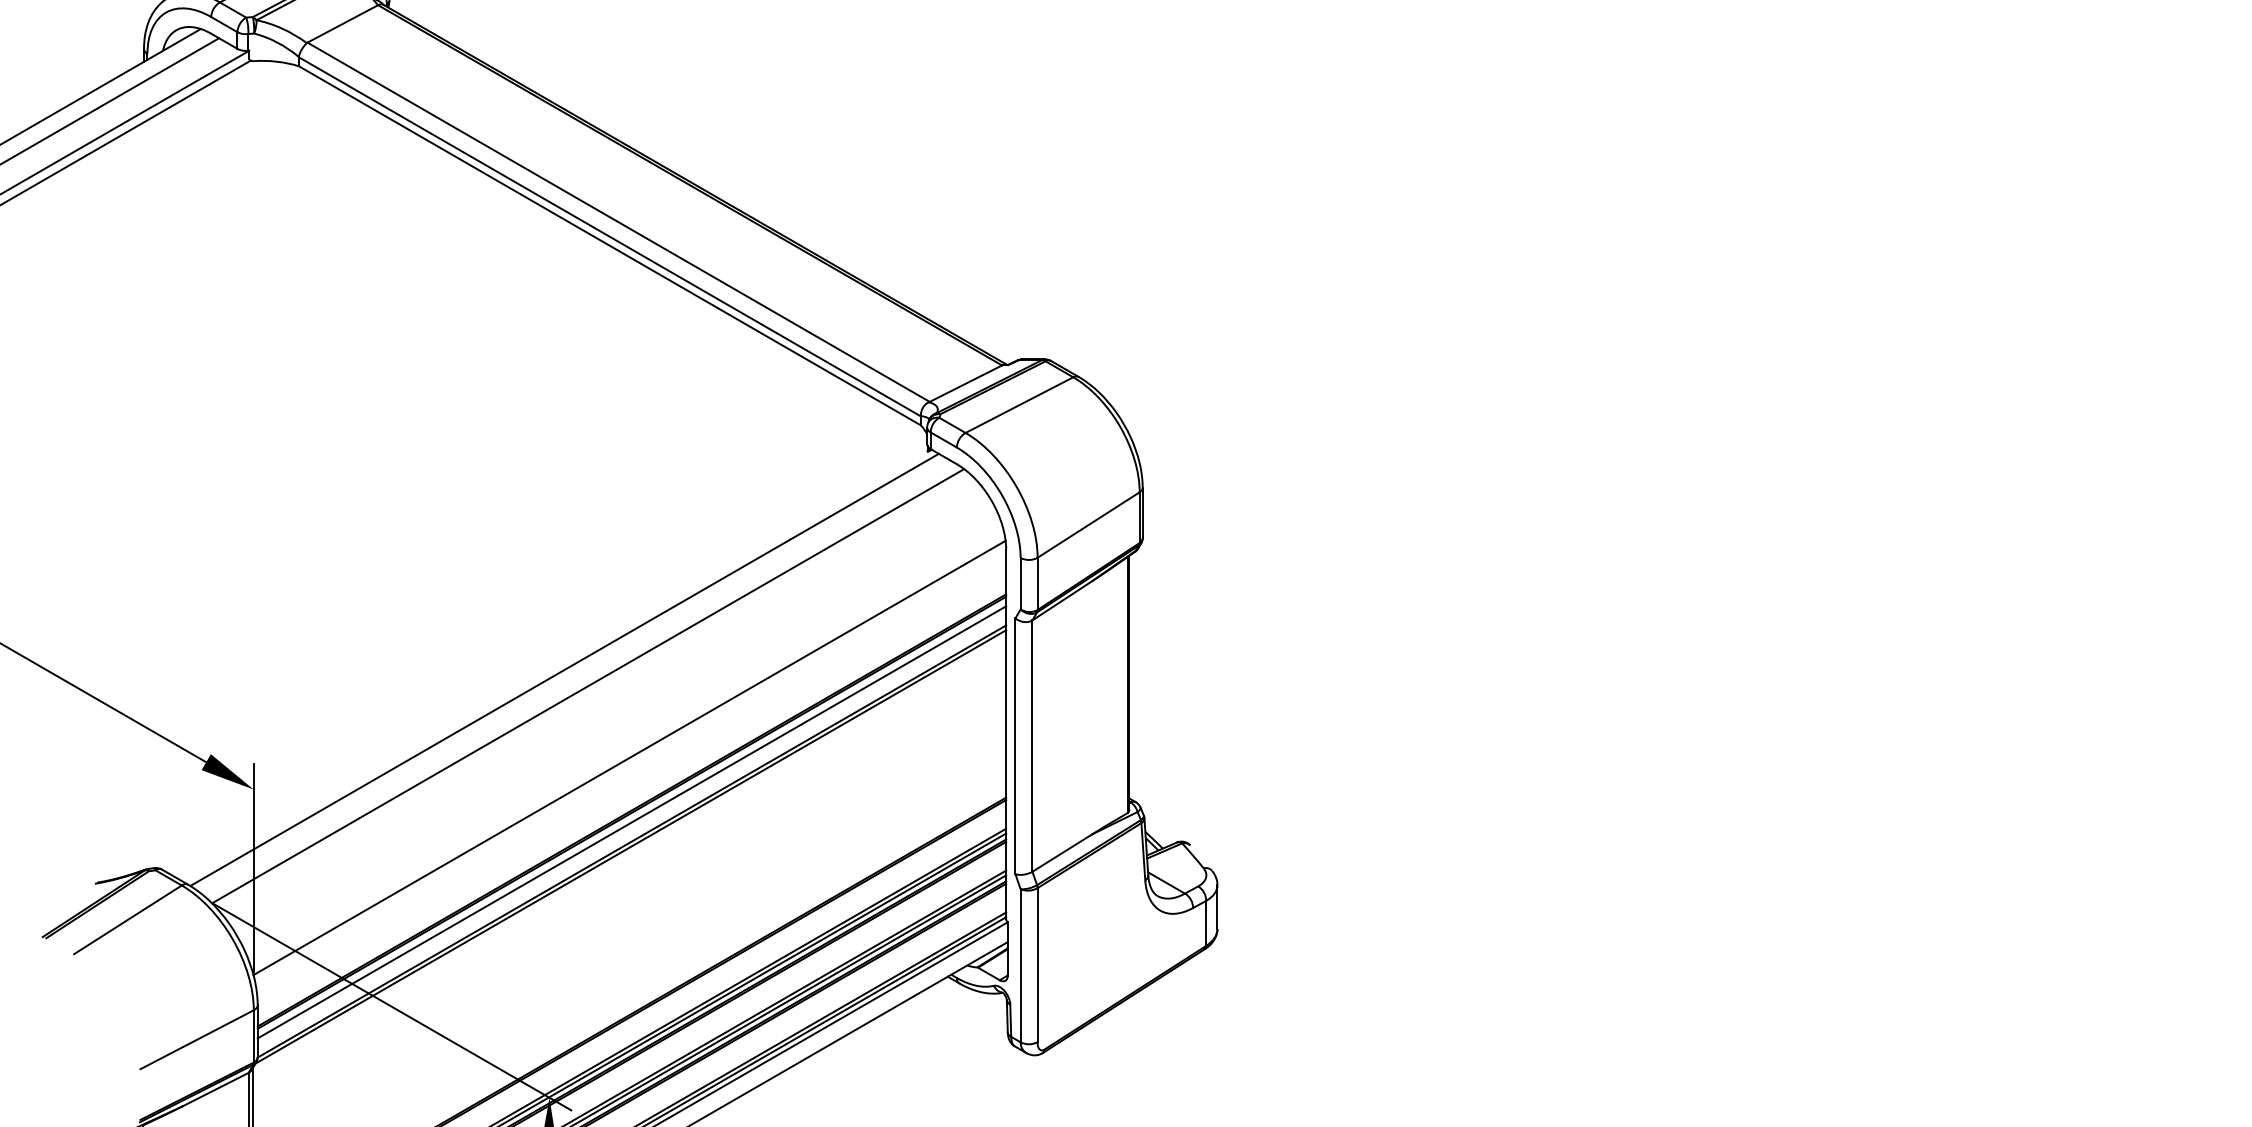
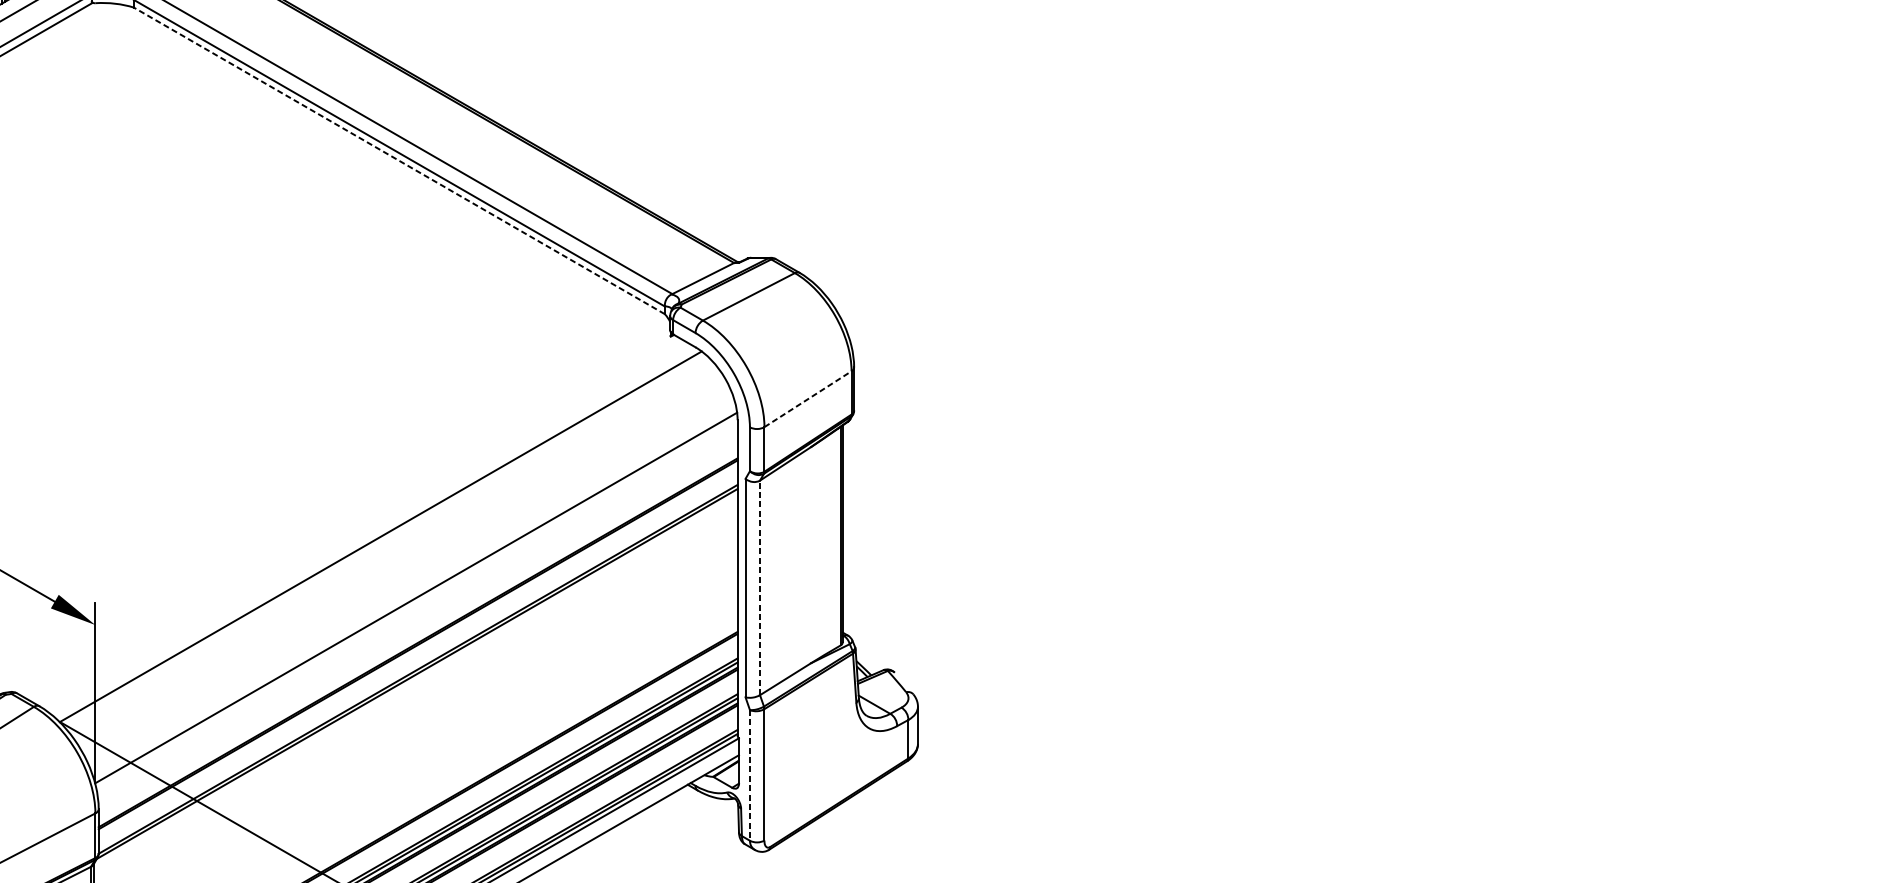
line: (609, 245) -> (399, 160), solid -> dashed
line: (1088, 525) -> (807, 399), solid -> dashed
line: (564, 669) -> (360, 522), removed
line: (1032, 746) -> (760, 588), solid -> dashed
line: (631, 822) -> (417, 653), removed
line: (1020, 965) -> (749, 775), solid -> dashed

